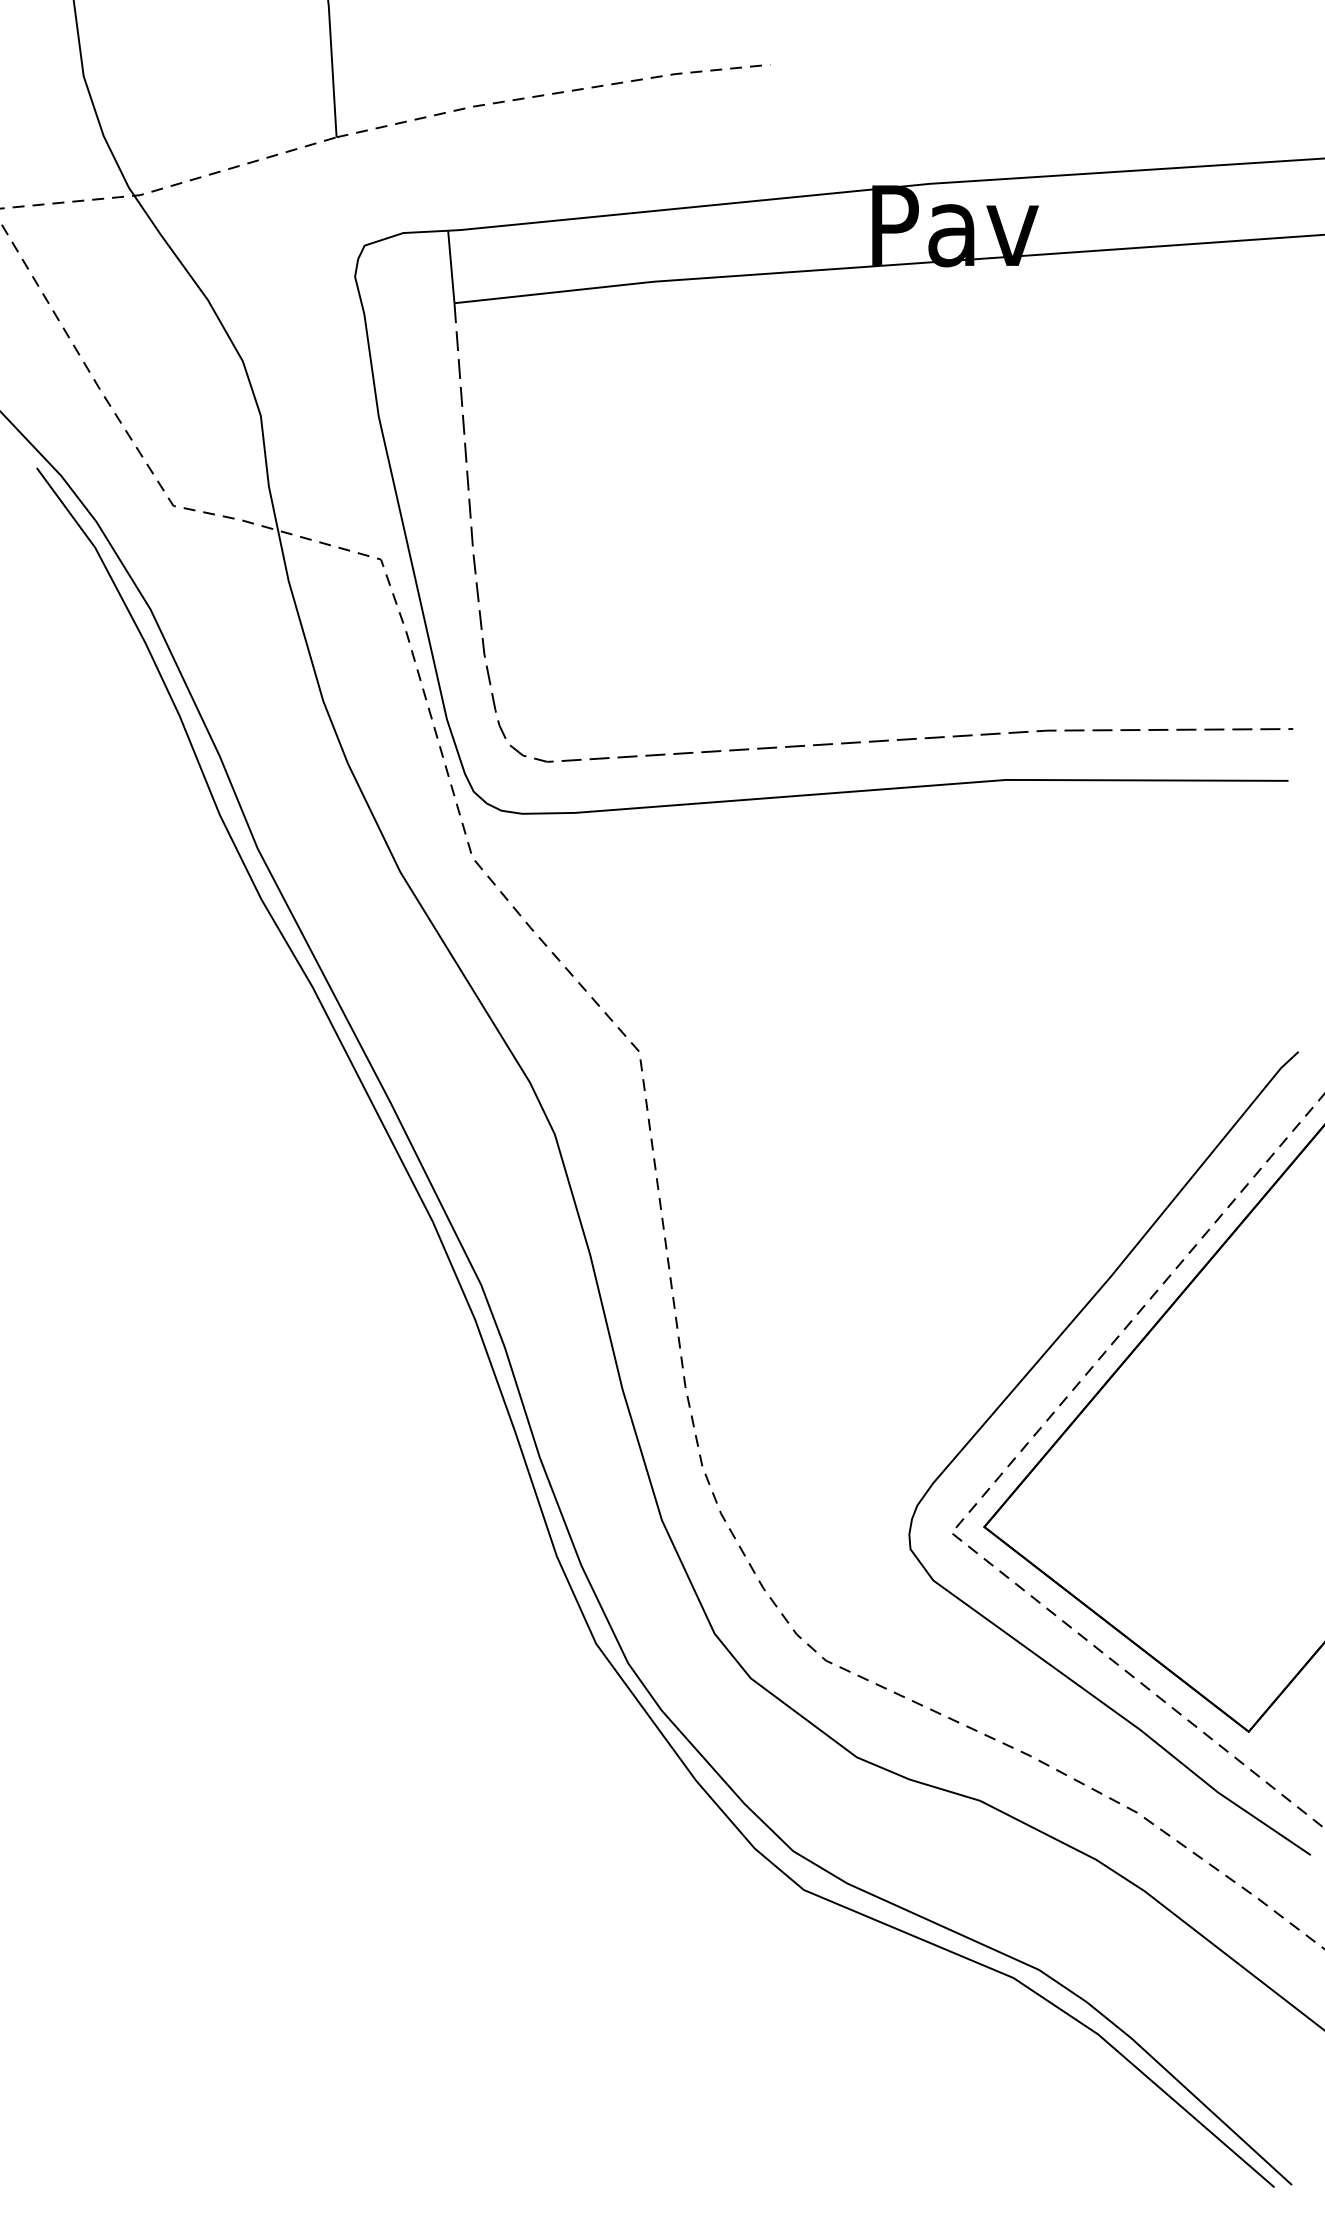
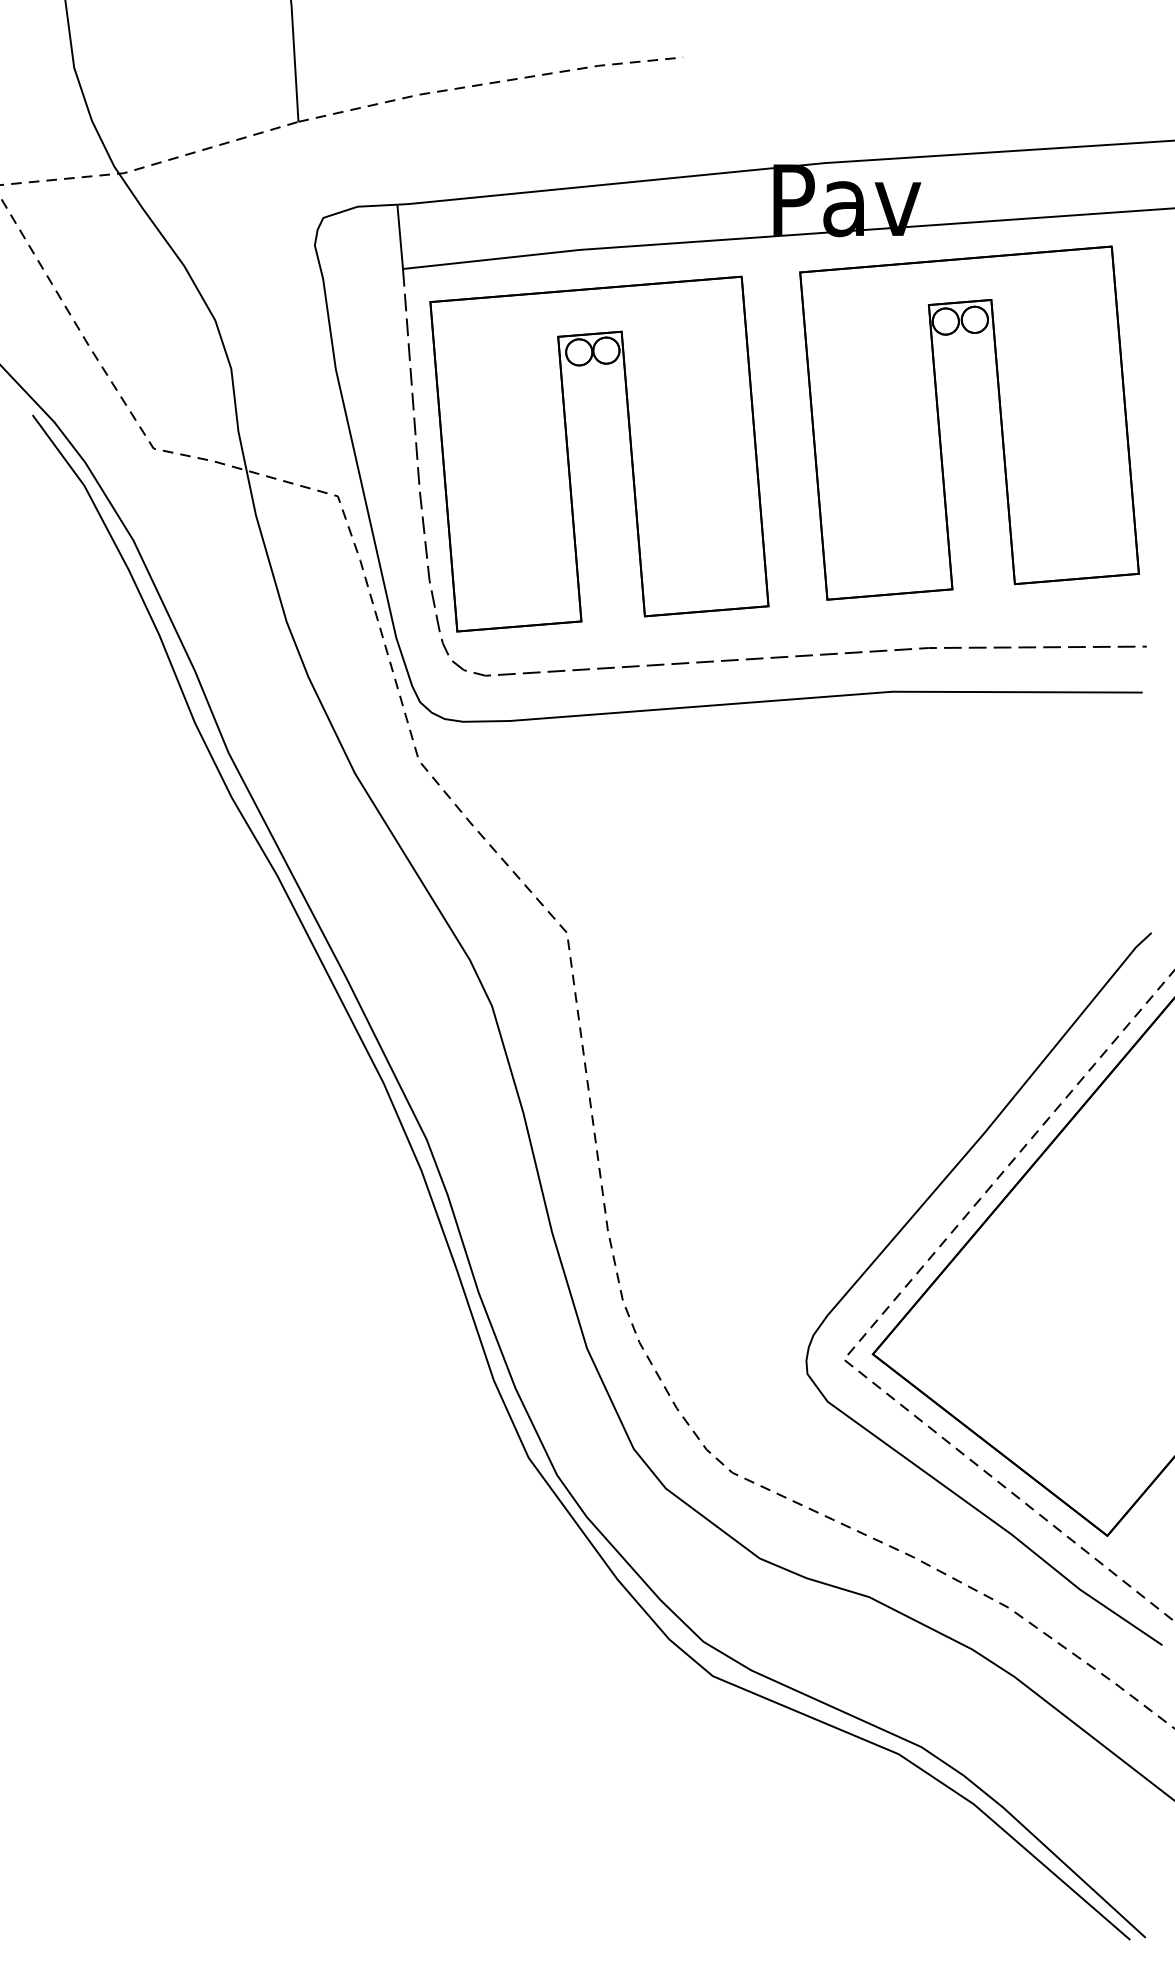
part: (1060, 483) -> (940, 428), added
part: (642, 516) -> (569, 458), added

